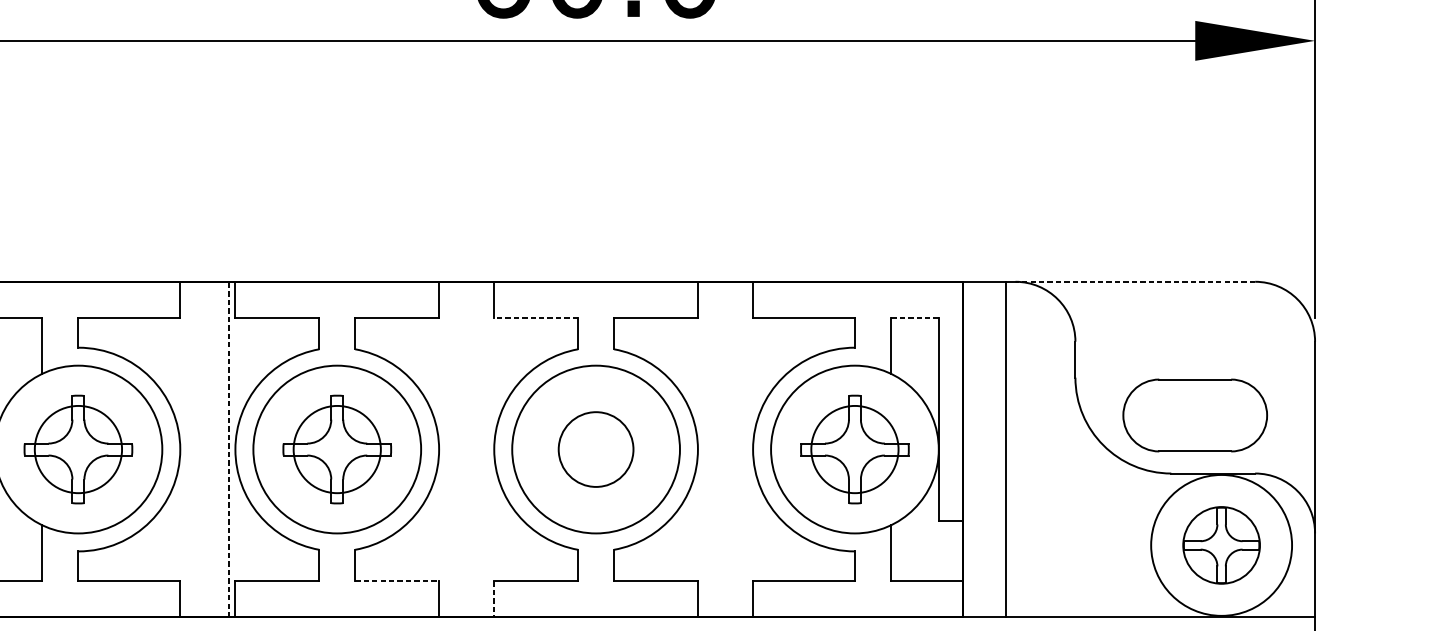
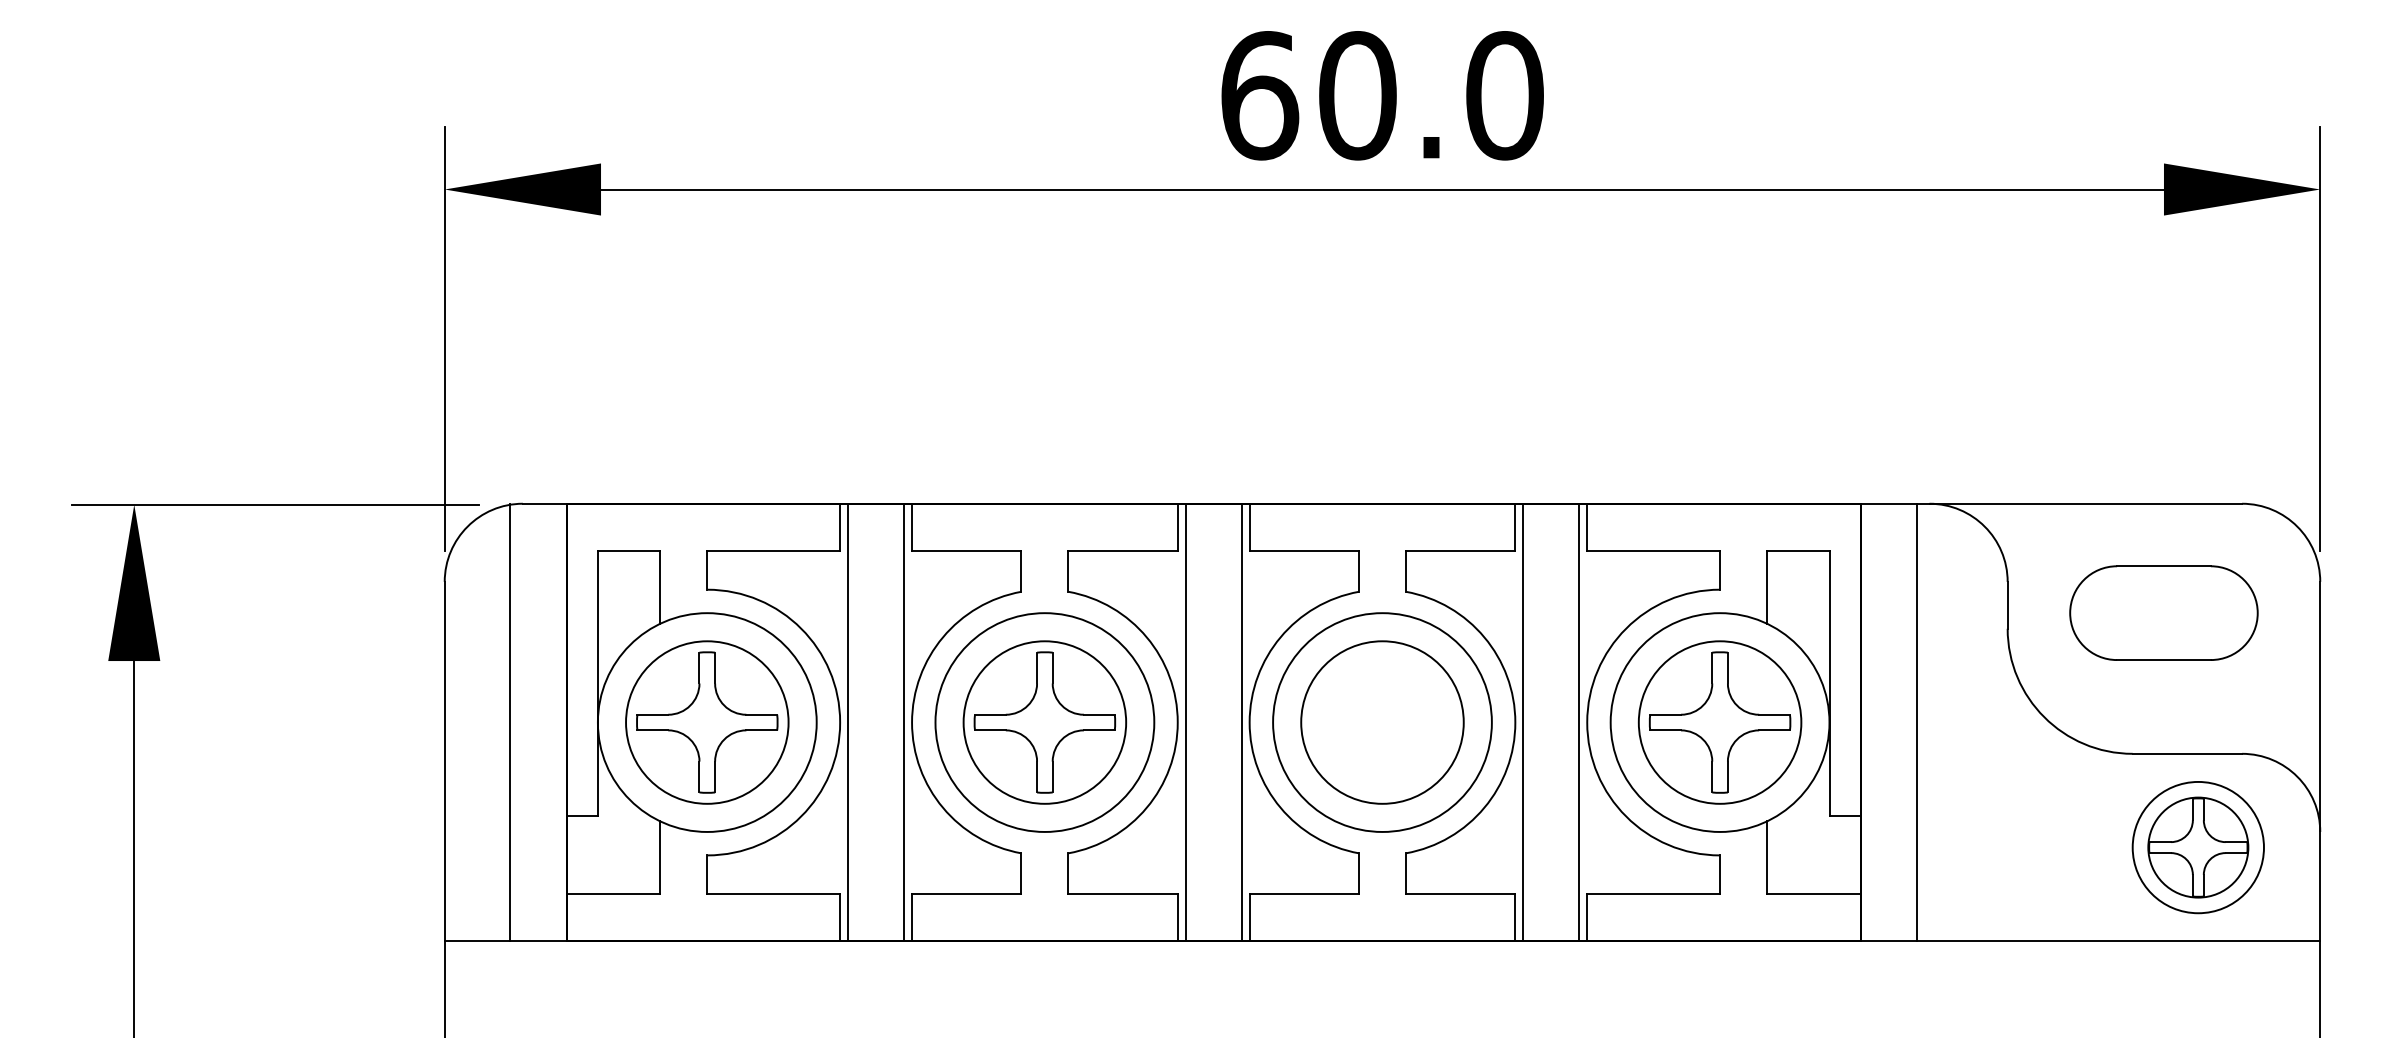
line: (1135, 281) -> (2085, 503), dashed -> solid
line: (536, 317) -> (1304, 550), dashed -> solid
line: (914, 317) -> (1797, 550), dashed -> solid
part: (1194, 415) -> (2163, 612), moved
circle: (78, 449) -> (707, 722), size x1.43
line: (185, 449) -> (847, 722), added
line: (229, 449) -> (904, 722), dashed -> solid
circle: (336, 449) -> (1044, 722), size x1.43
line: (445, 449) -> (1185, 722), added
line: (488, 449) -> (1241, 722), added
circle: (596, 449) -> (1382, 722), size x1.67
line: (704, 449) -> (1523, 722), added
line: (747, 449) -> (1579, 722), added
circle: (854, 449) -> (1719, 722), size x1.43
circle: (1220, 545) -> (2197, 847), size x0.71
line: (397, 581) -> (1123, 894), dashed -> solid
line: (494, 599) -> (1249, 918), dashed -> solid

